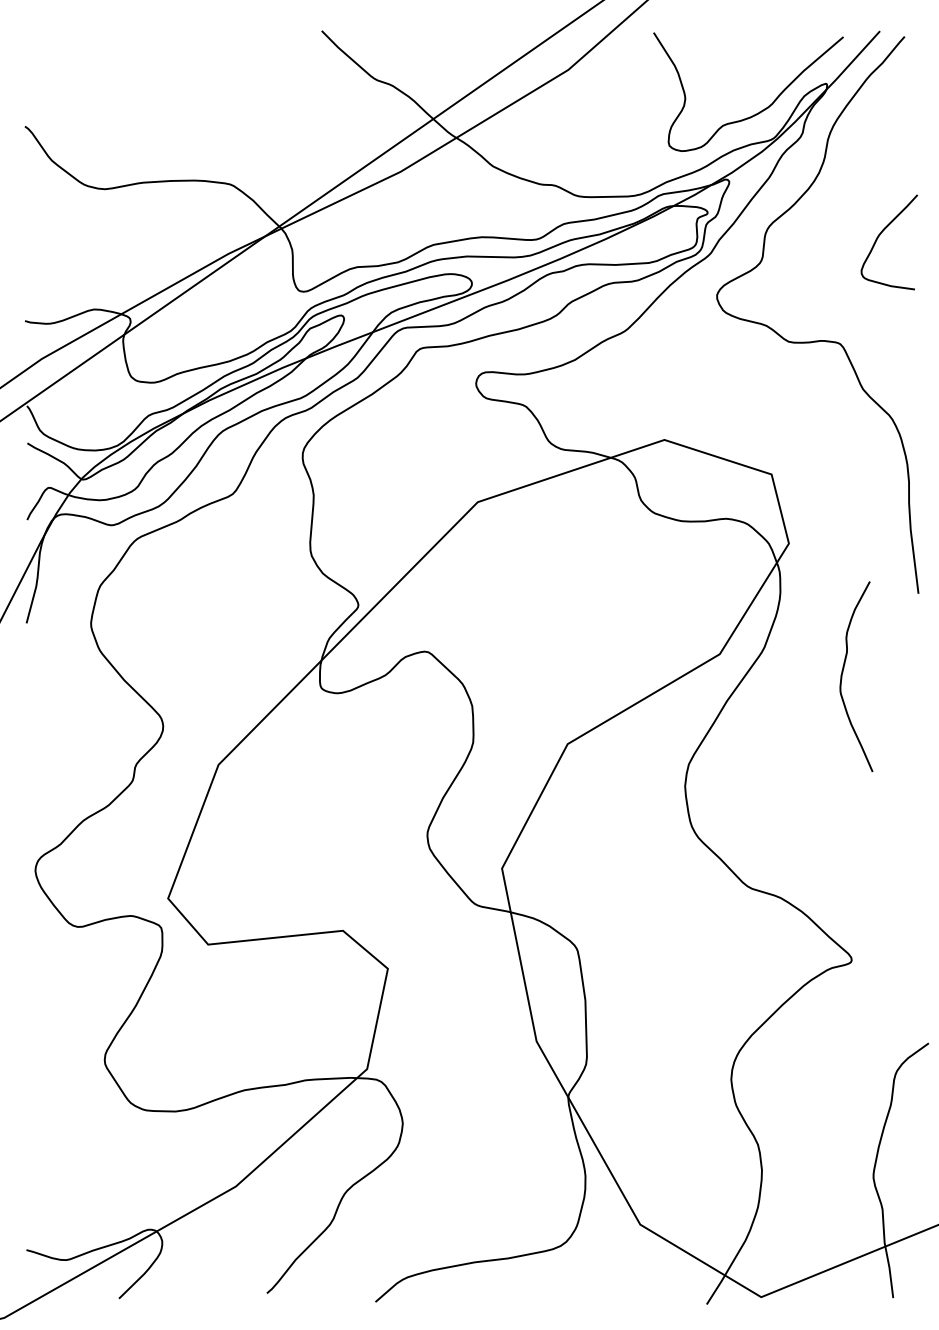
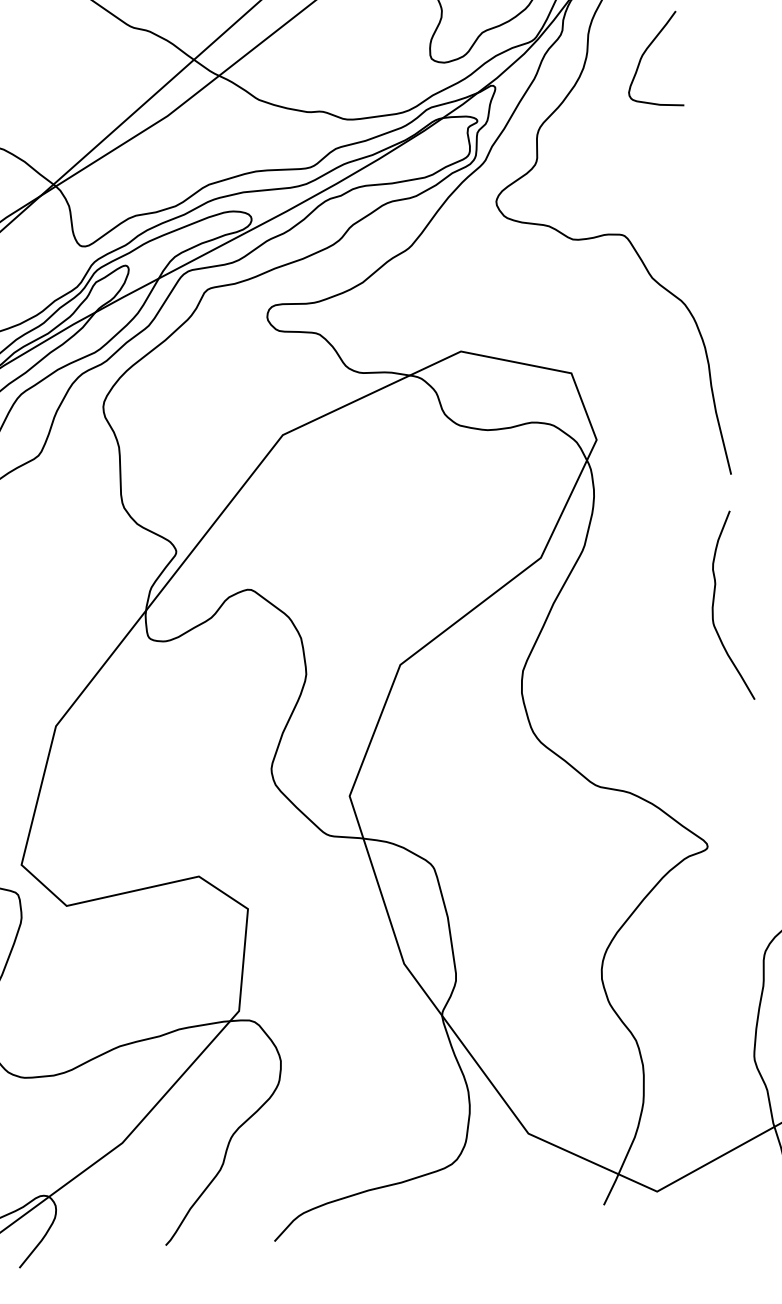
curve: (880, 235) -> (643, 55), moved
curve: (843, 672) -> (714, 604), moved

